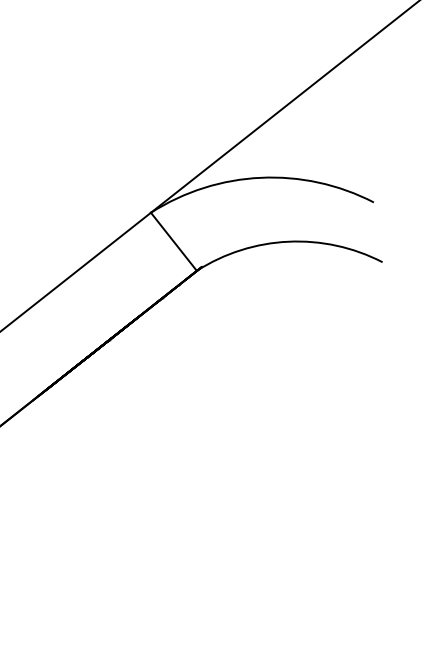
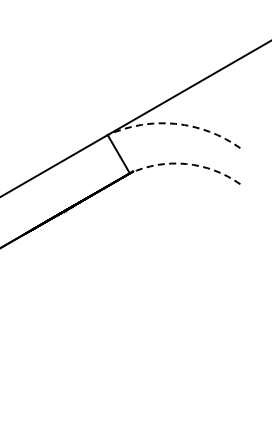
arc: (260, 177) -> (175, 123), solid -> dashed
arc: (288, 242) -> (186, 164), solid -> dashed

